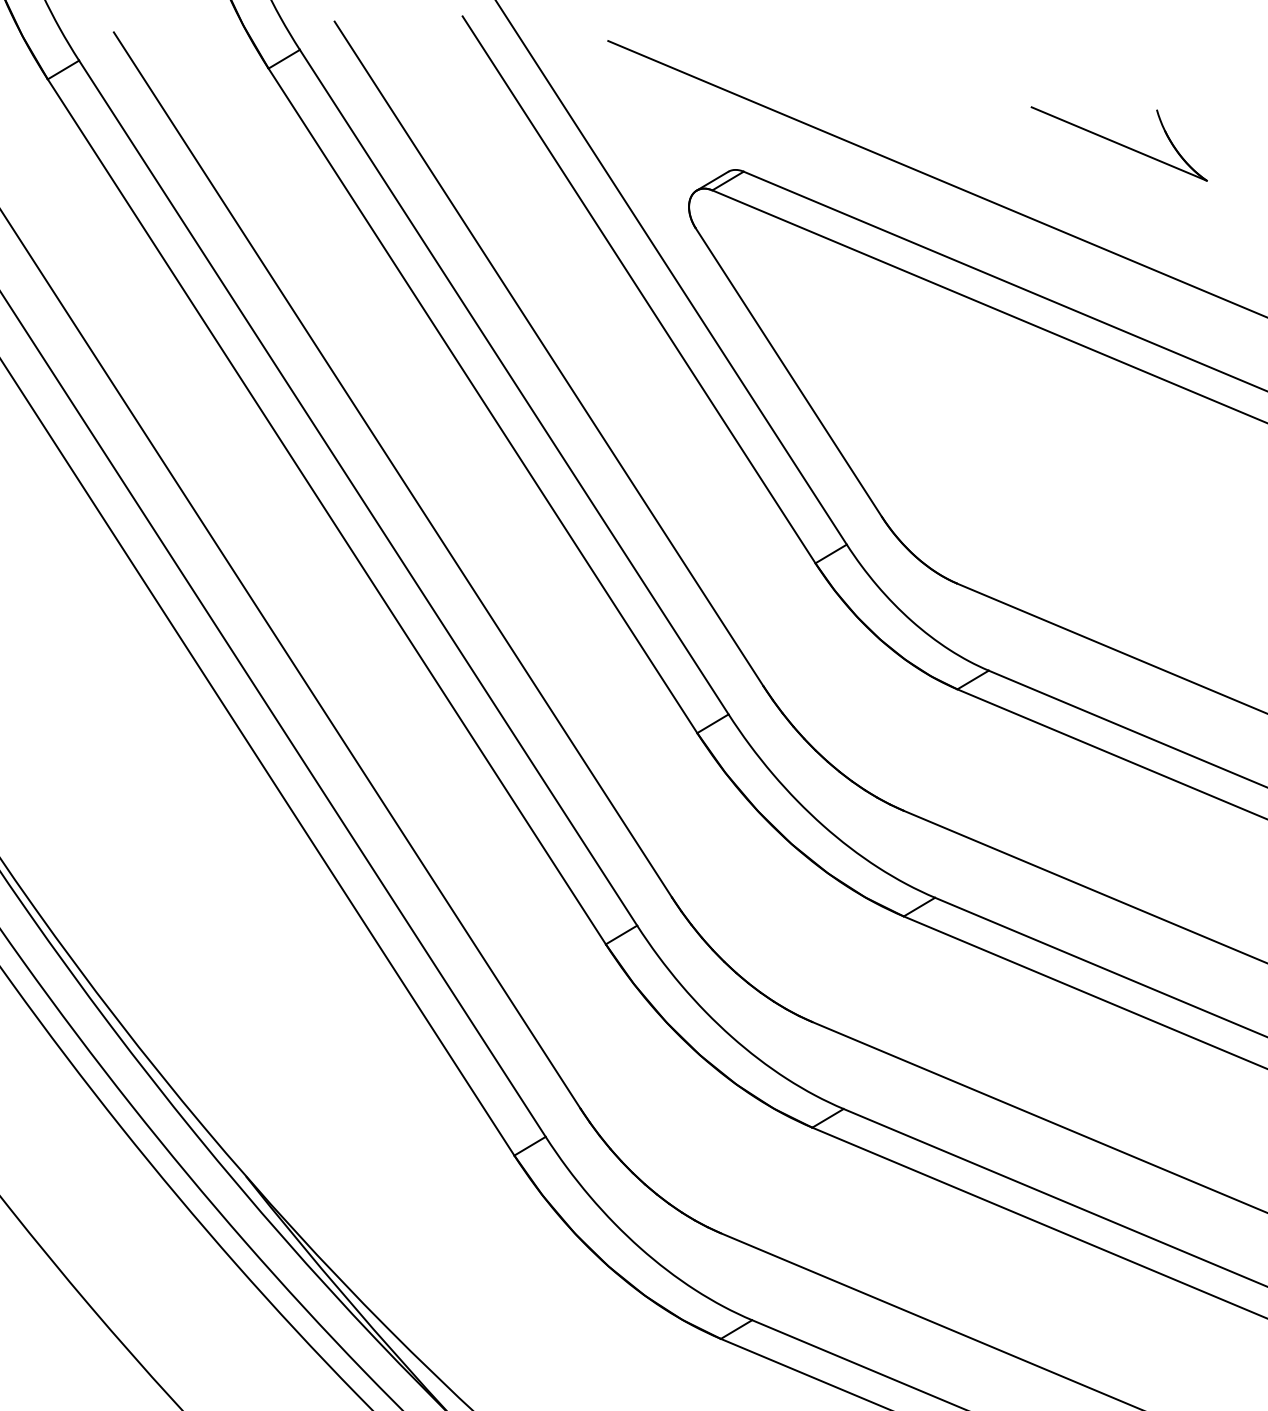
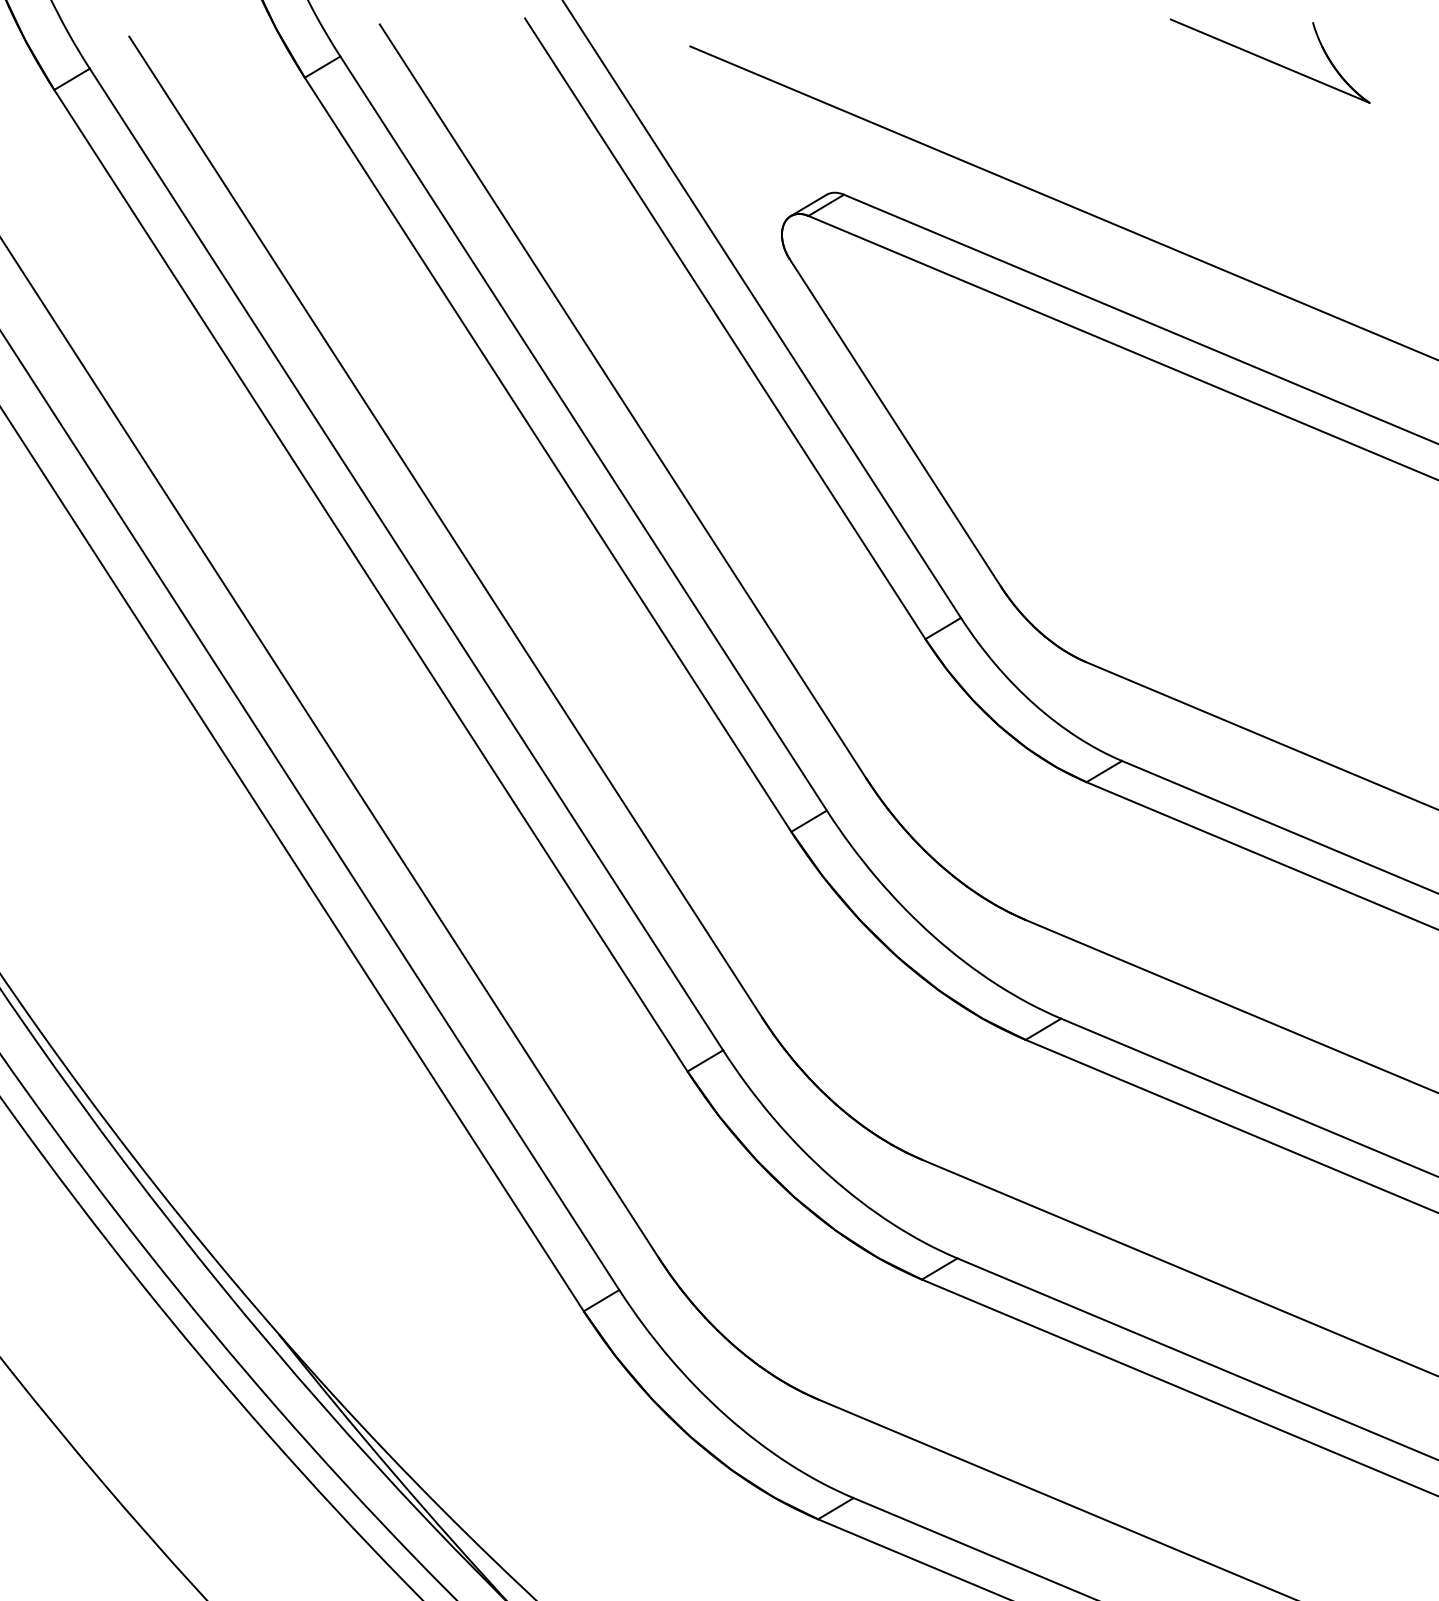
part: (1118, 143) -> (1269, 60), moved

